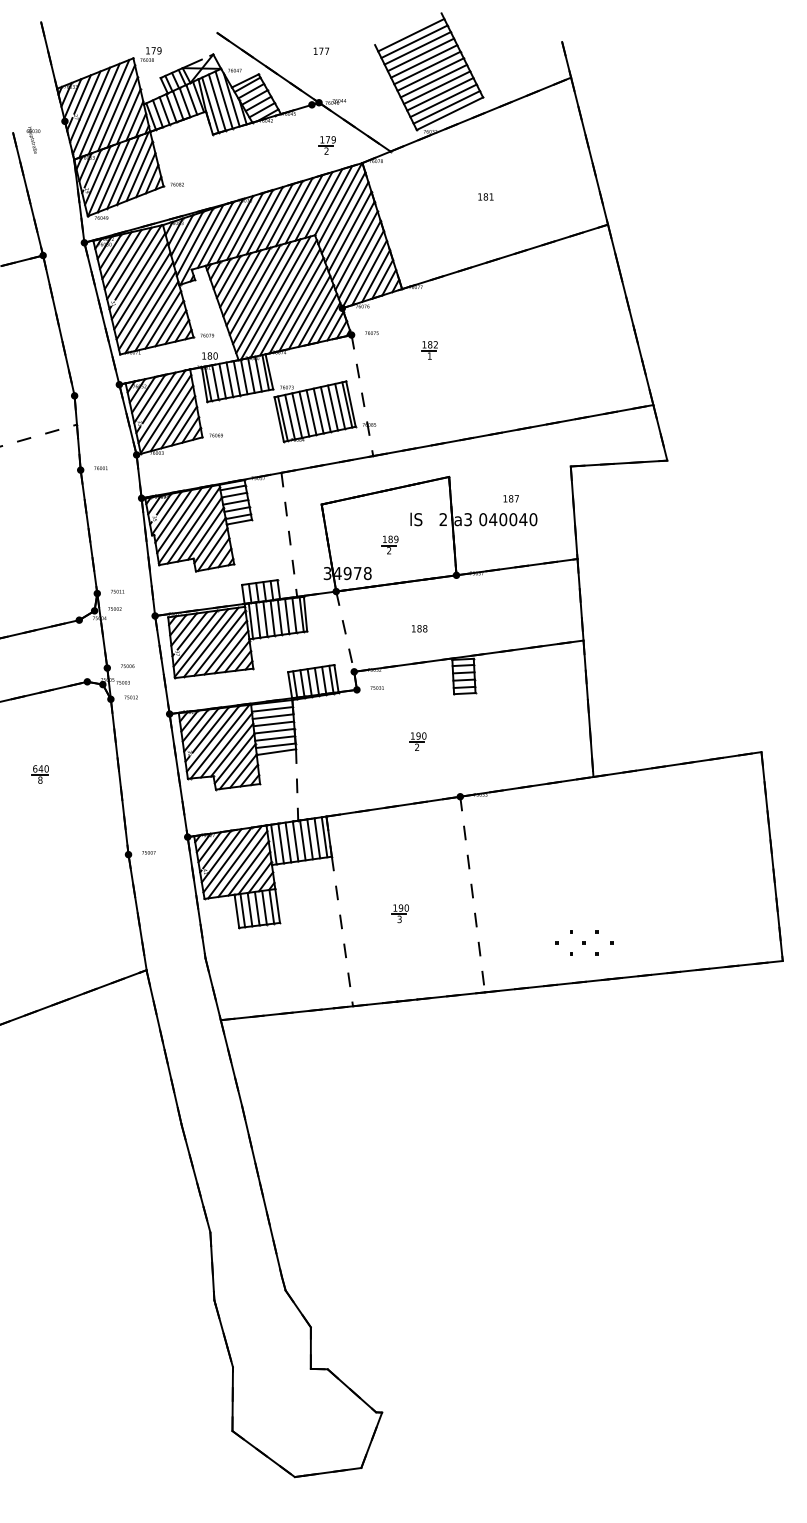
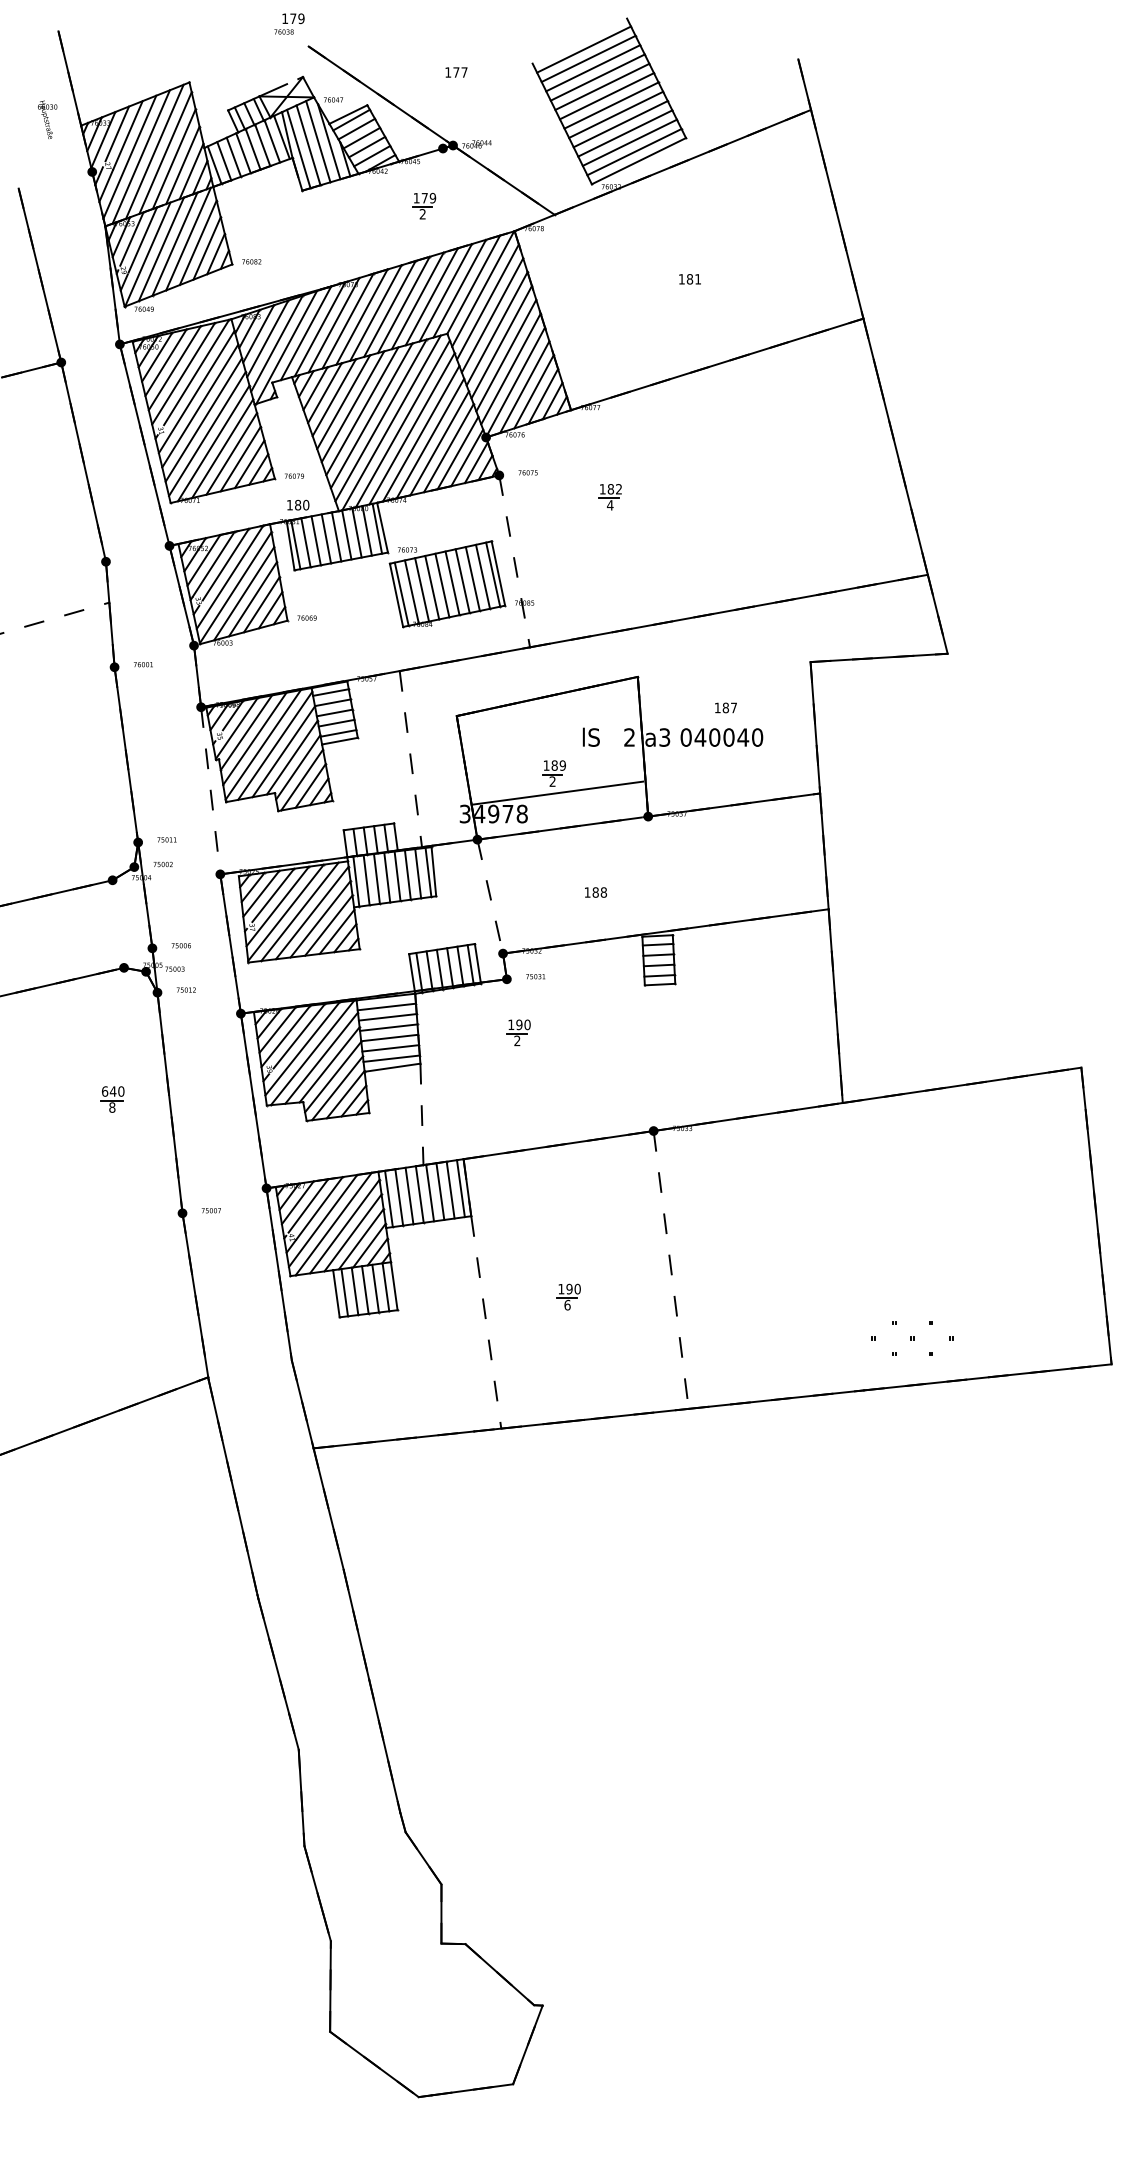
text: (151, 54) -> (289, 23), moved
text: (33, 140) -> (47, 119), moved
part: (327, 145) -> (424, 206), moved
text: (429, 356) -> (609, 505), 1 -> 4
line: (148, 556) -> (210, 790), removed
line: (396, 582) -> (557, 792), moved
part: (417, 741) -> (518, 1032), moved
part: (40, 774) -> (112, 1099), moved
text: (399, 918) -> (567, 1304), 3 -> 6
part: (584, 942) -> (912, 1338), moved

